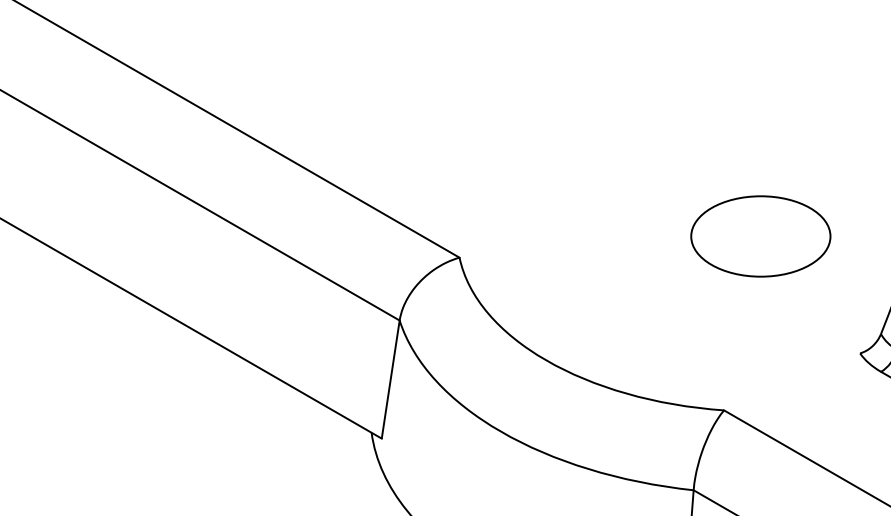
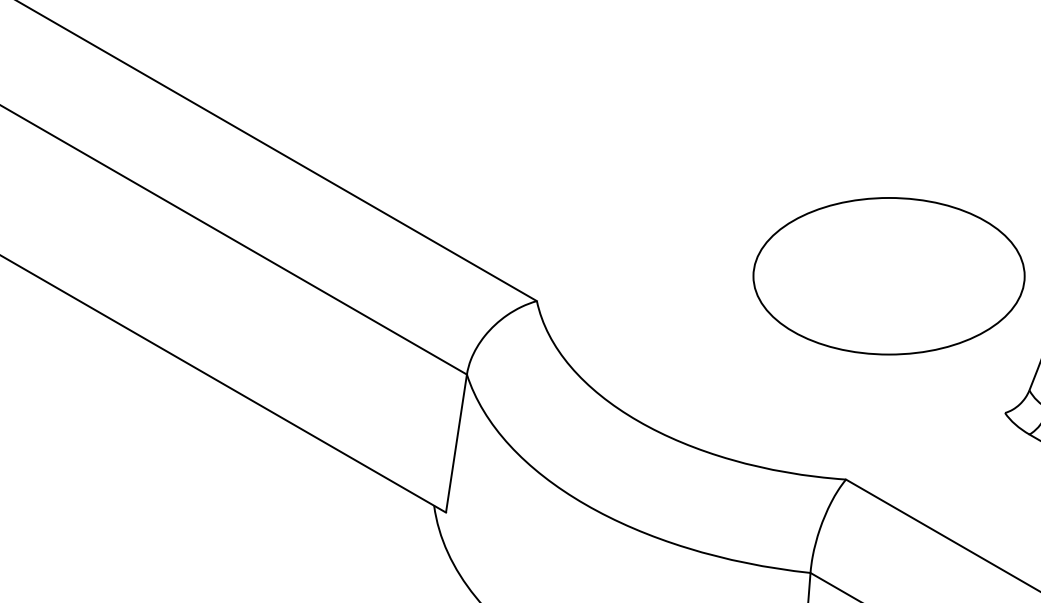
part: (760, 236) -> (888, 276), size x1.67

